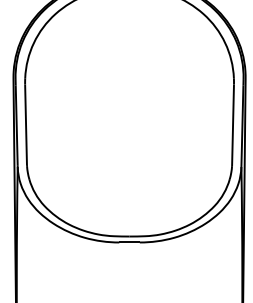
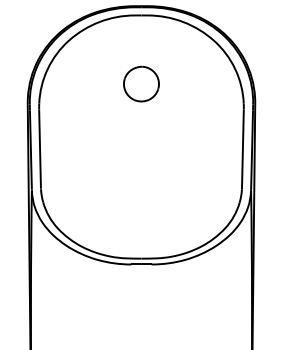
part: (129, 57) -> (141, 83), added

